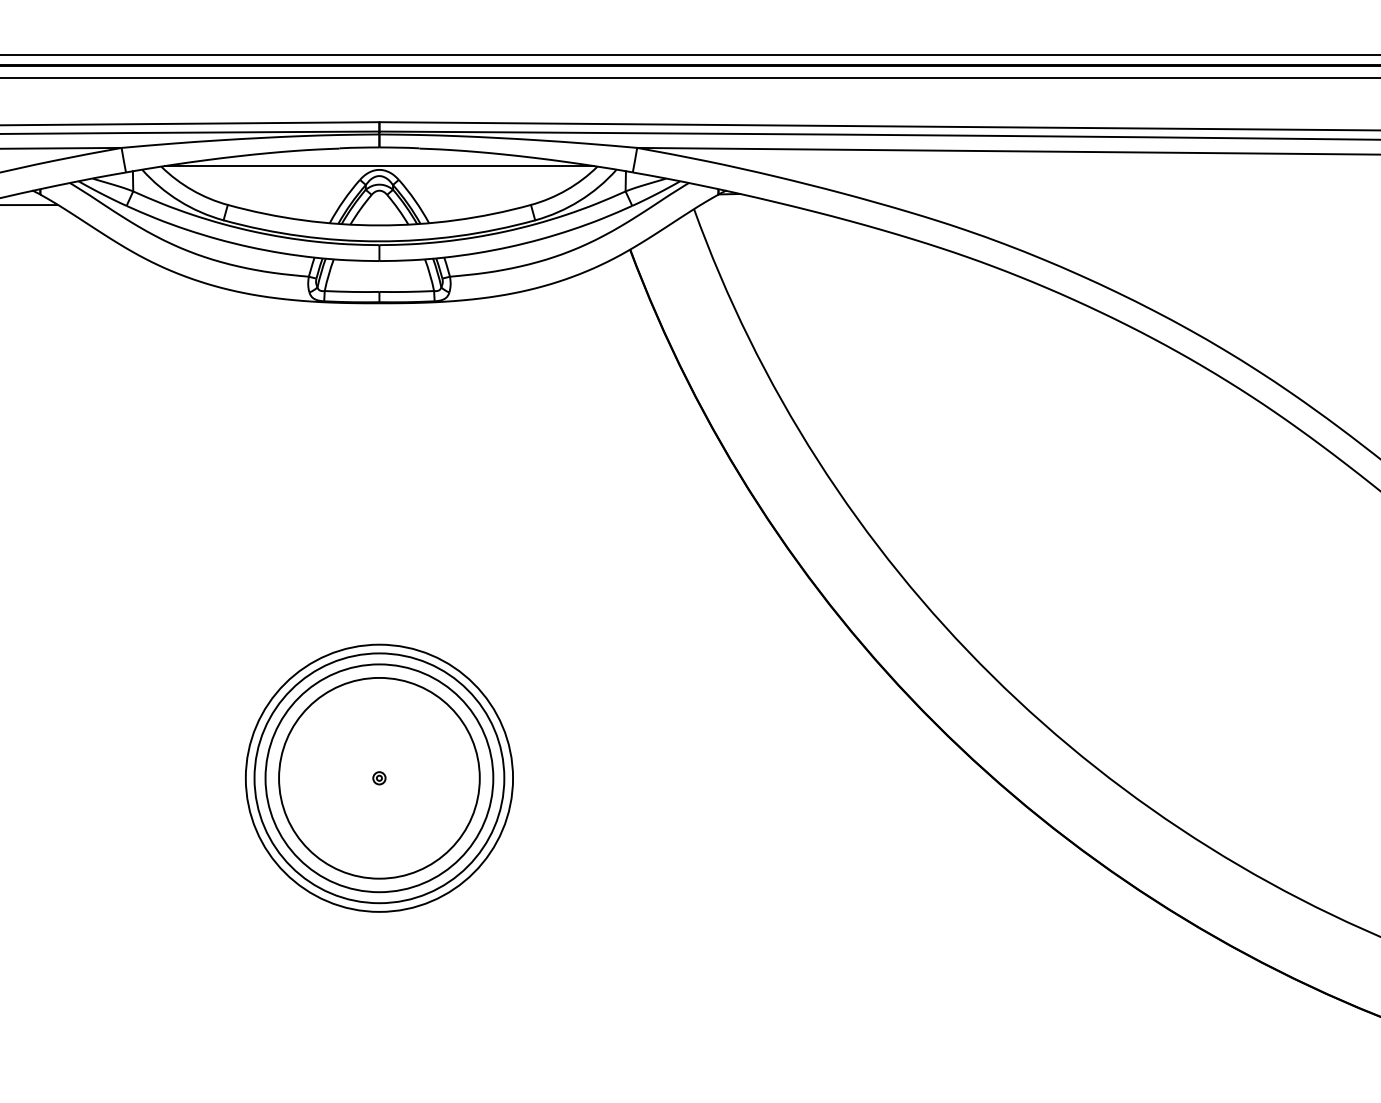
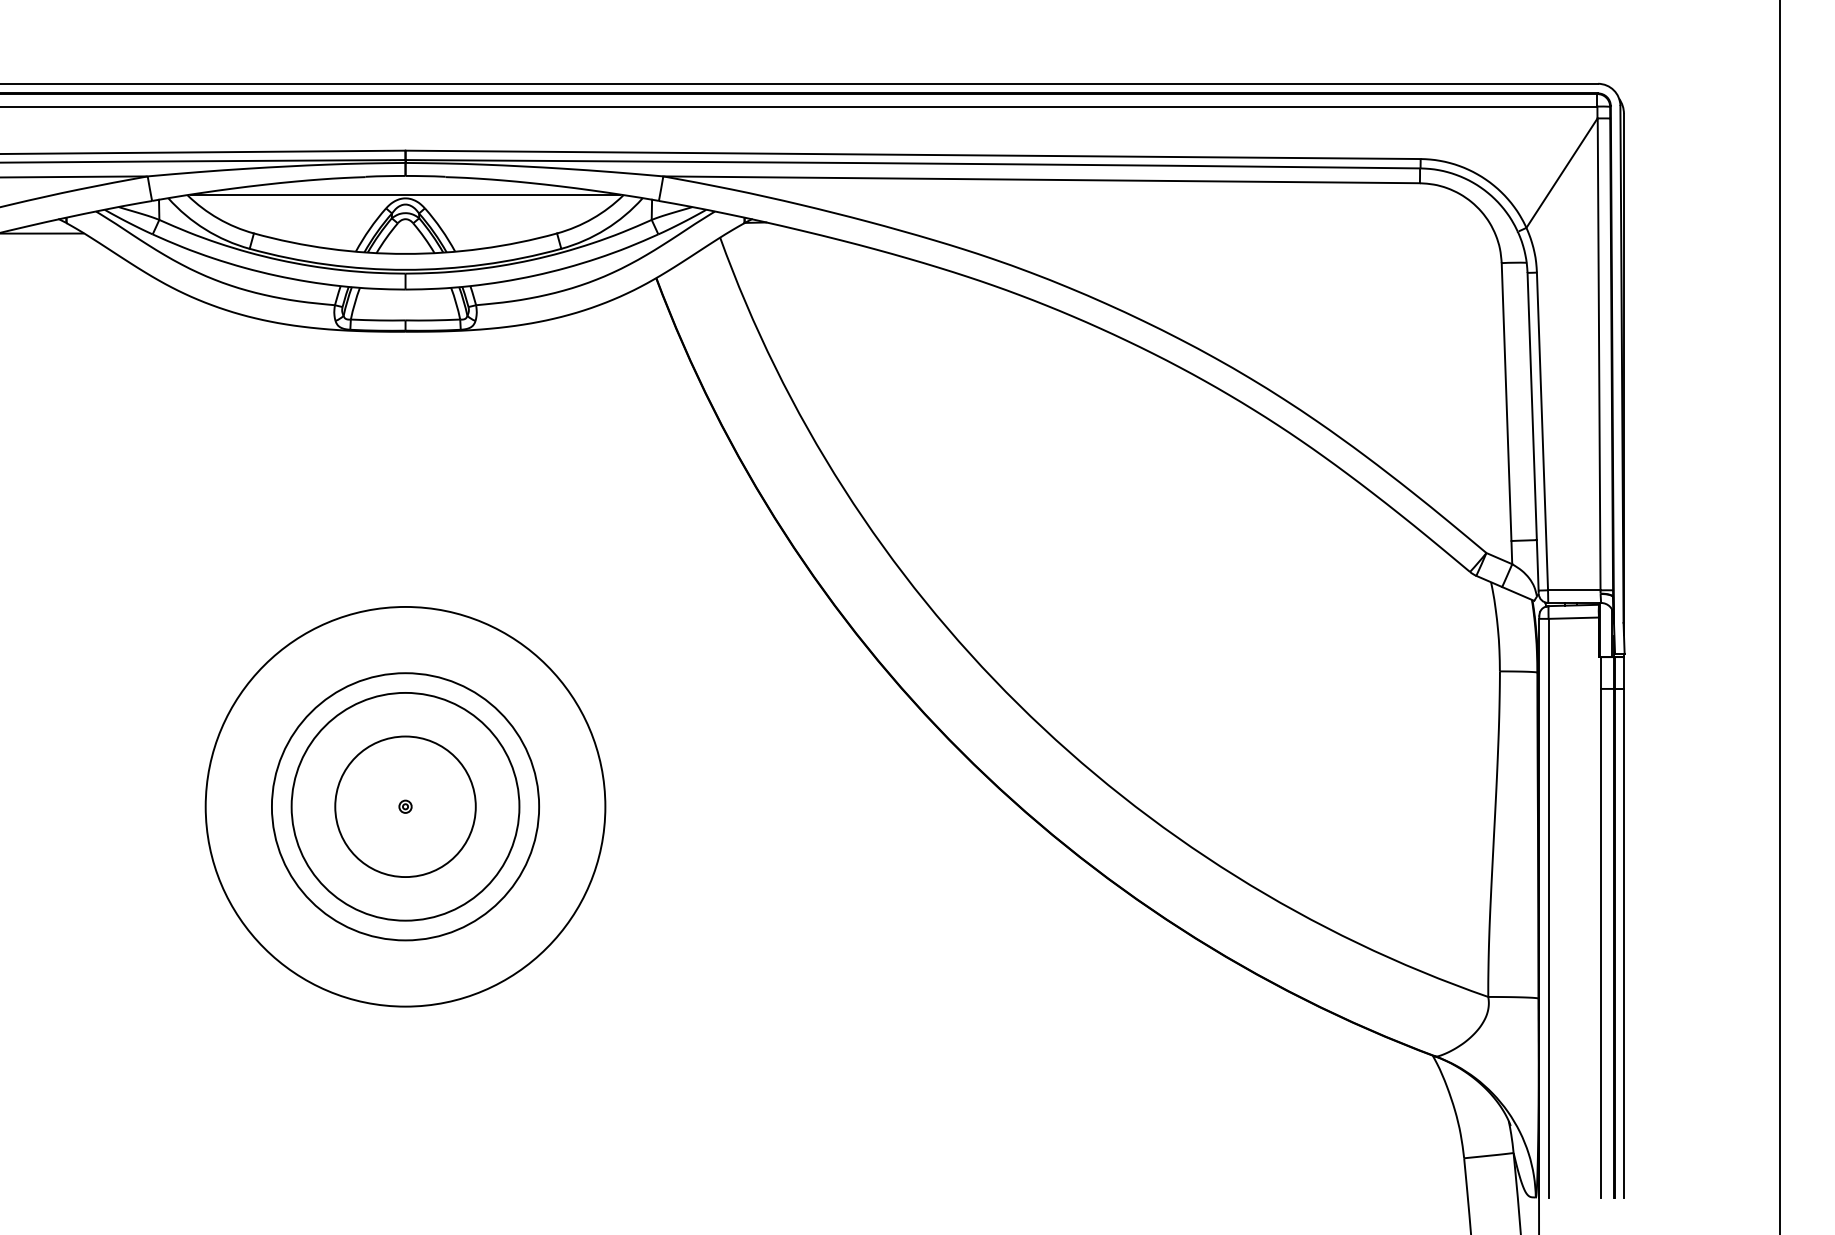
circle: (379, 778) -> (405, 806), size x0.7
circle: (379, 778) -> (405, 806), size x1.6

